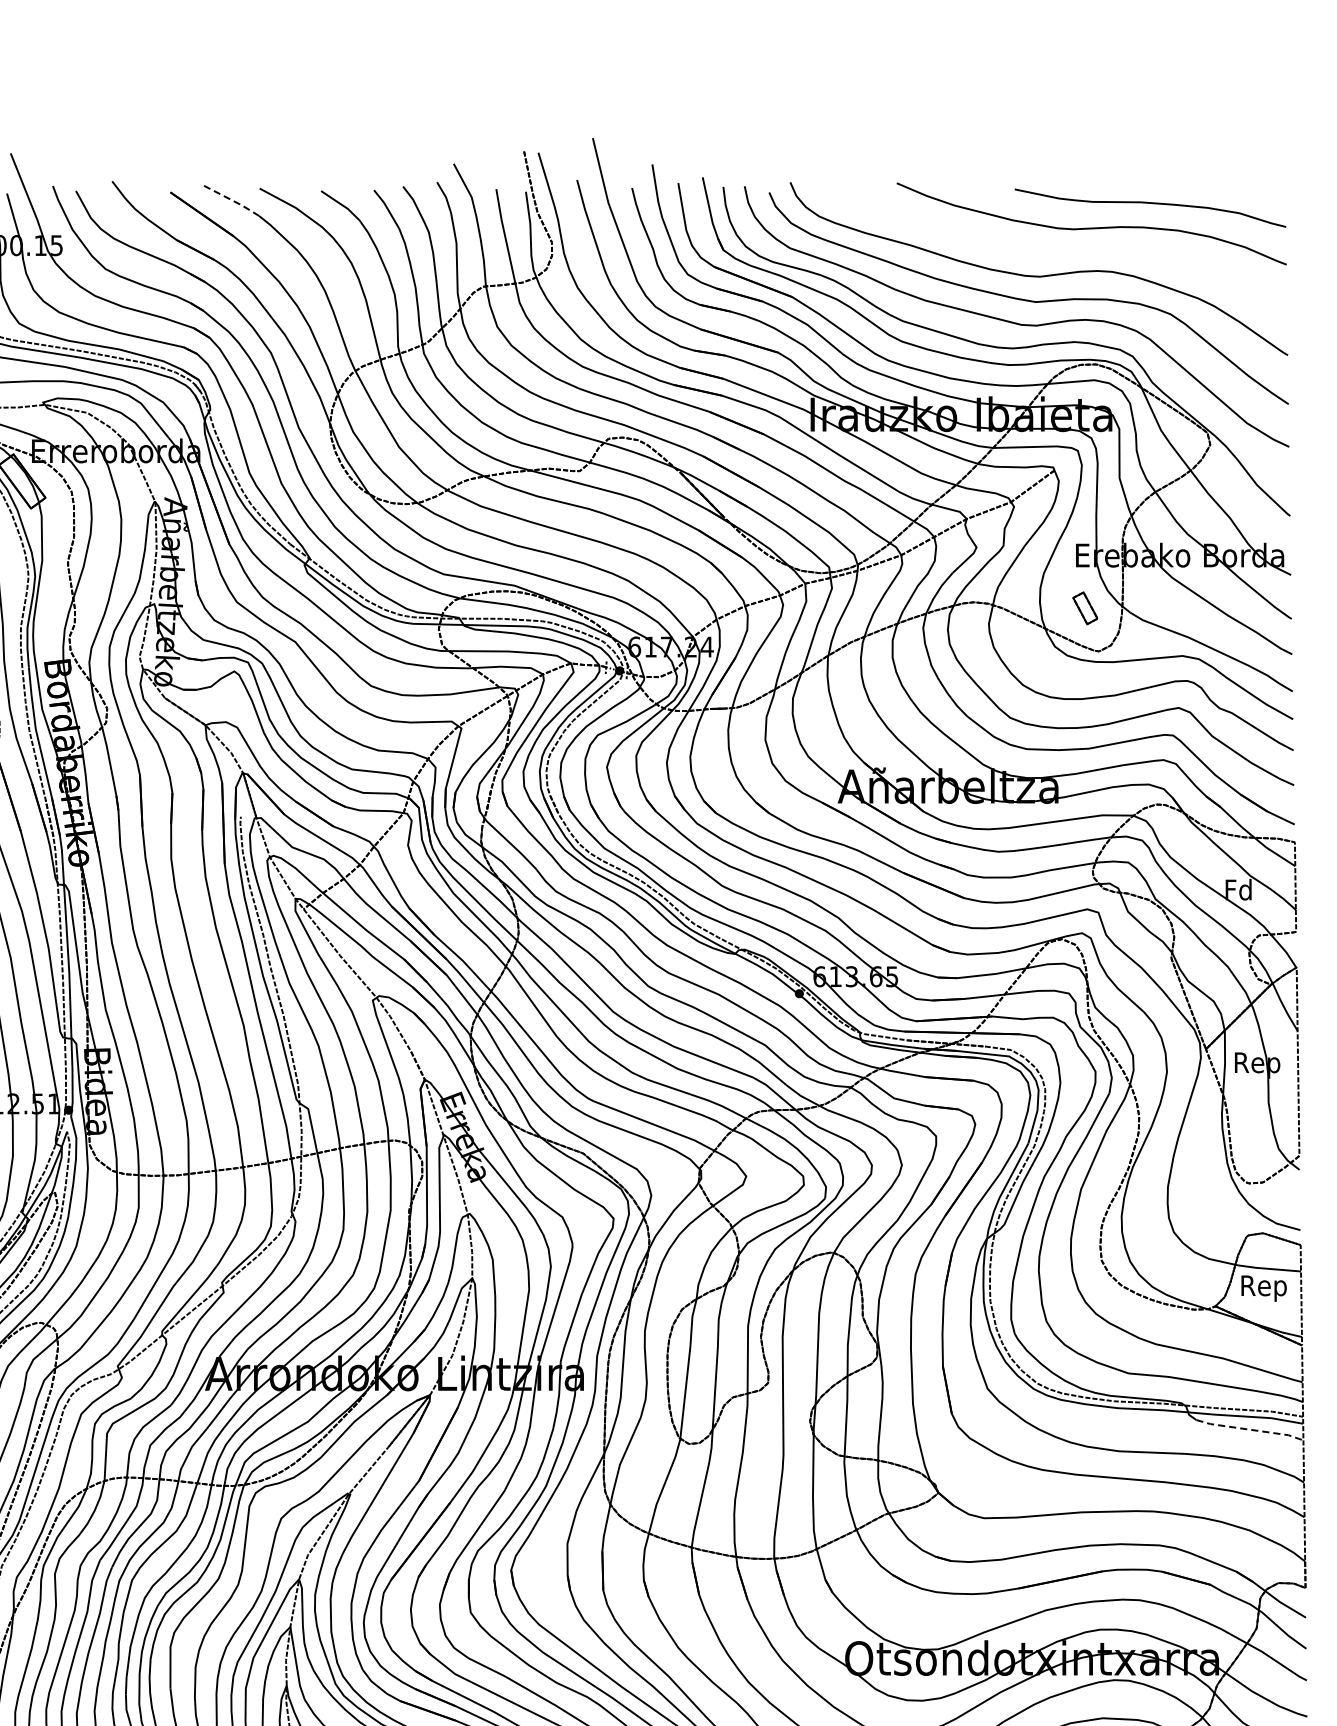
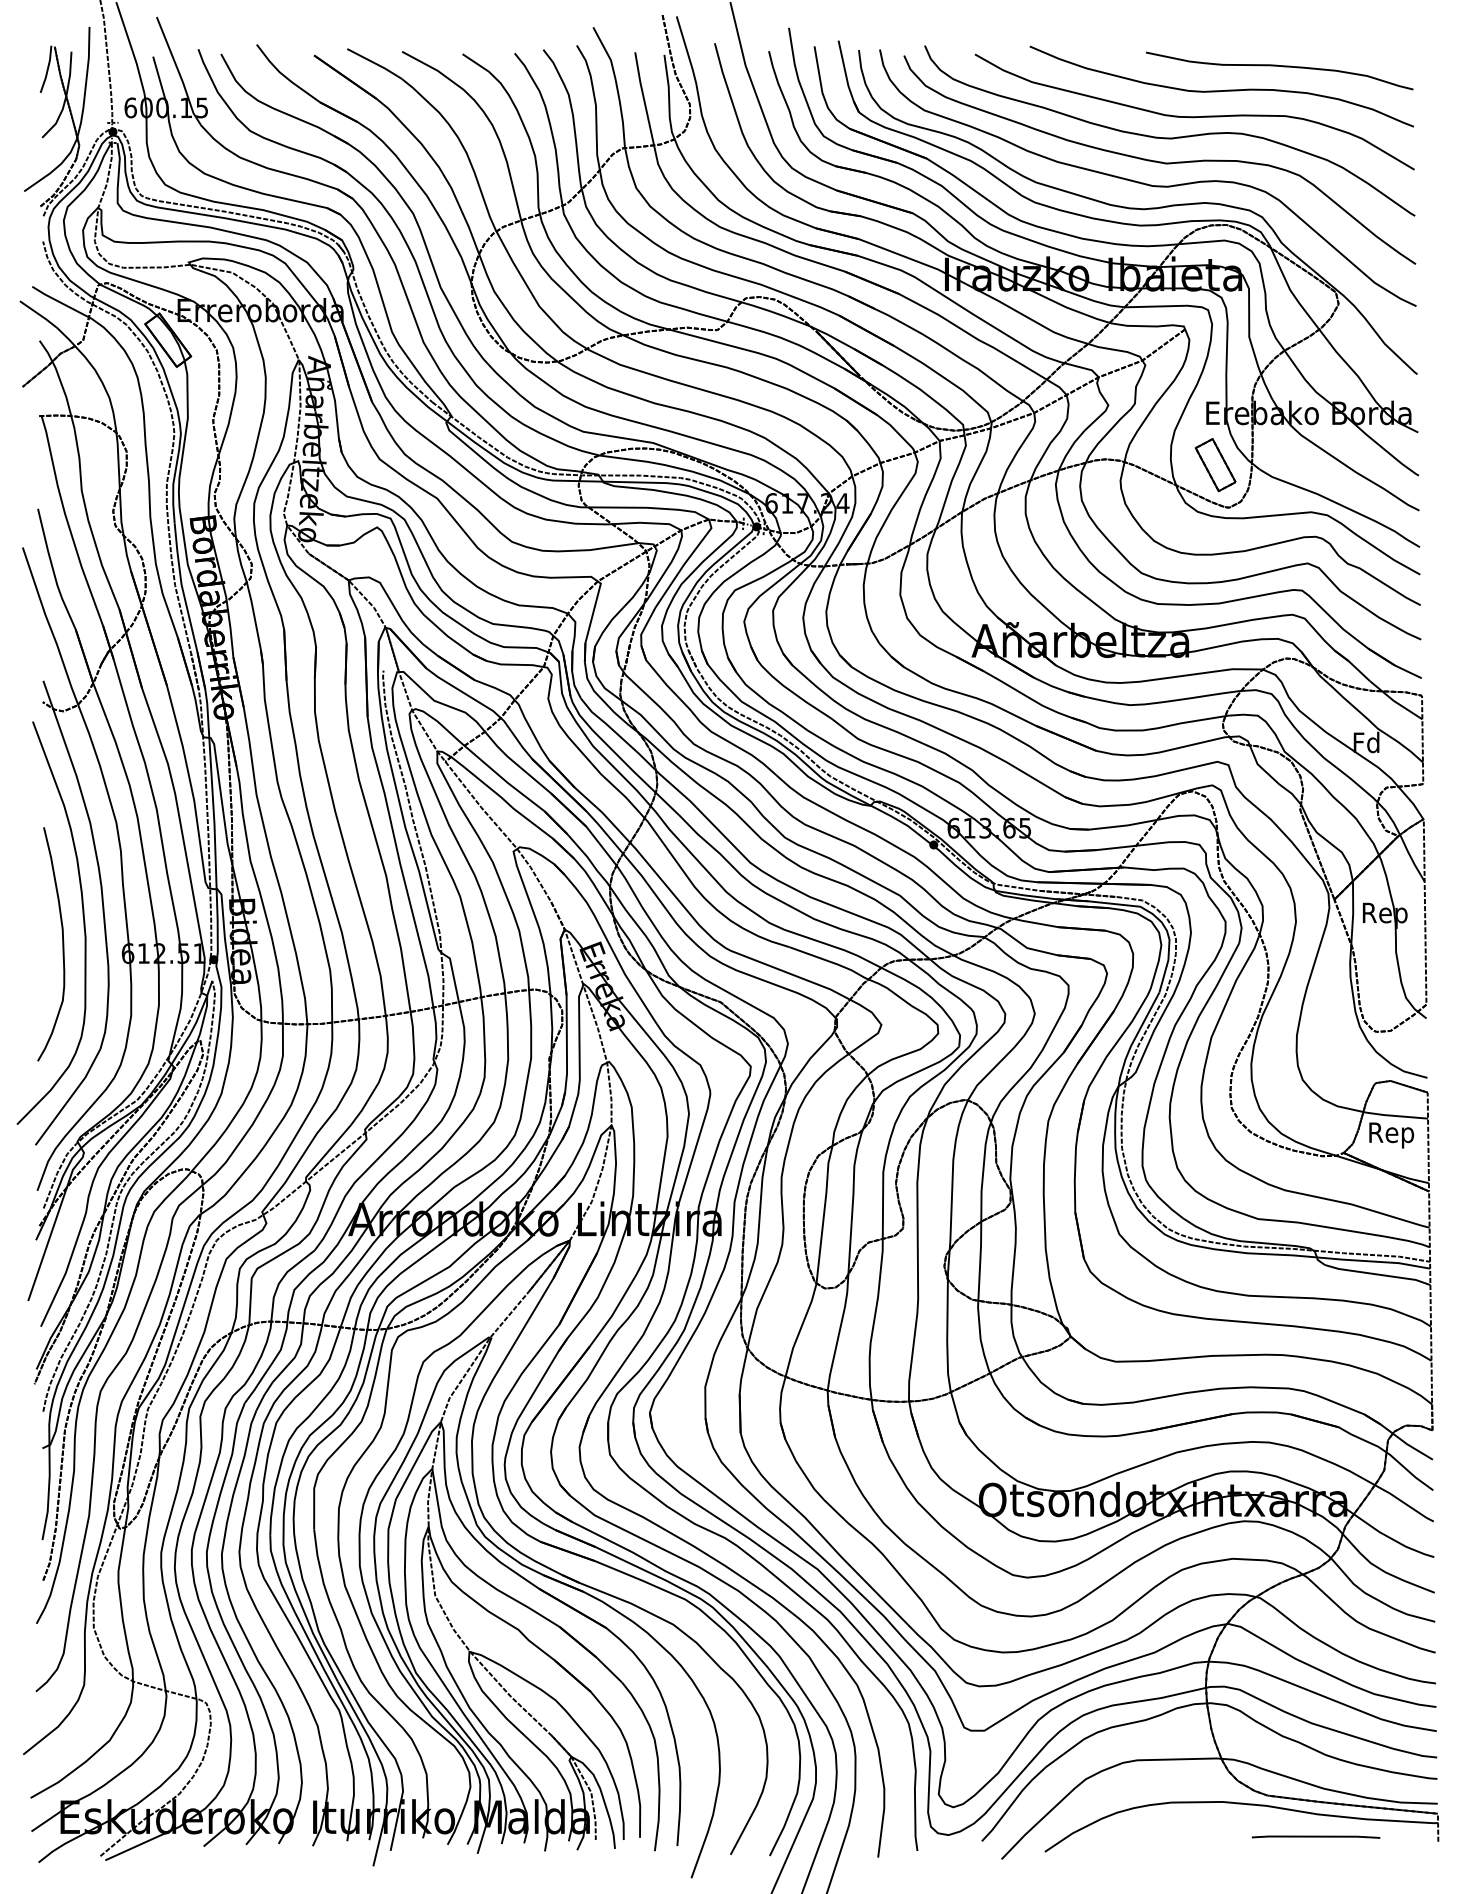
line: (232, 200) -> (375, 63), dashed -> solid
curve: (1063, 254) -> (1194, 116), added
part: (1085, 608) -> (1215, 465), size x1.67
line: (1250, 1429) -> (1378, 1274), dashed -> solid

